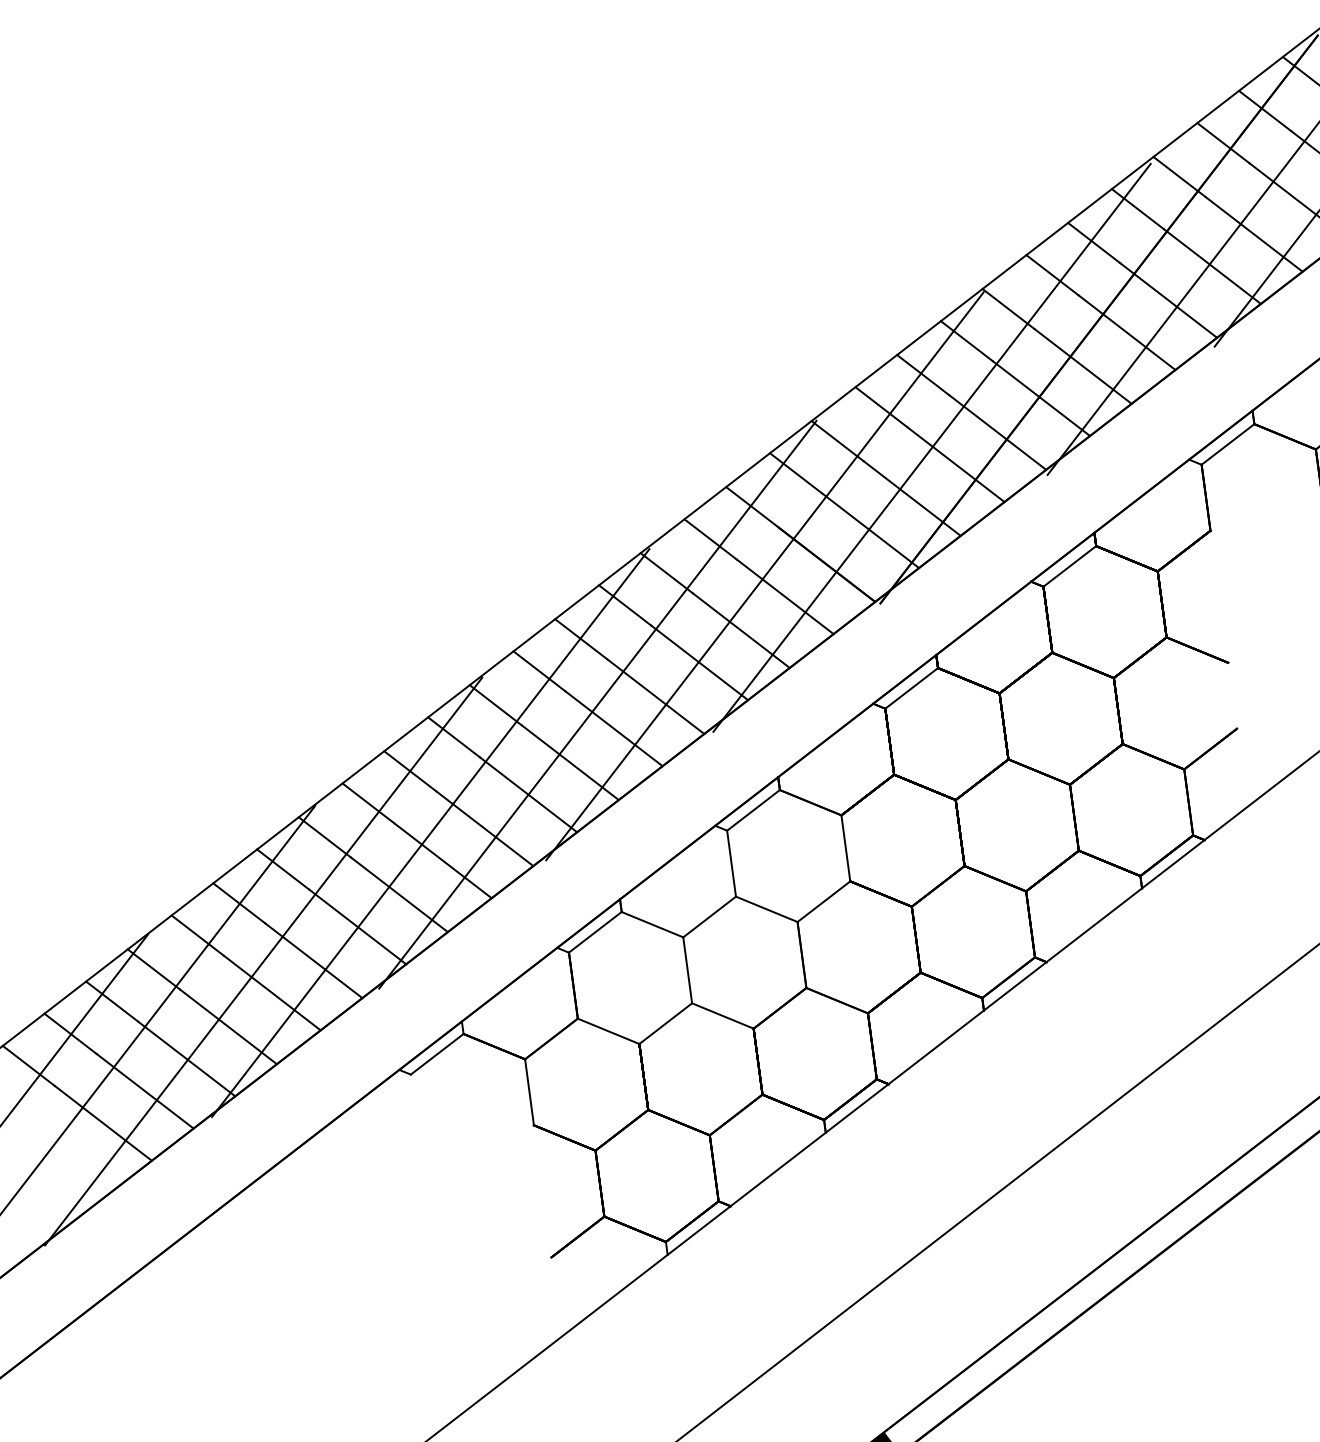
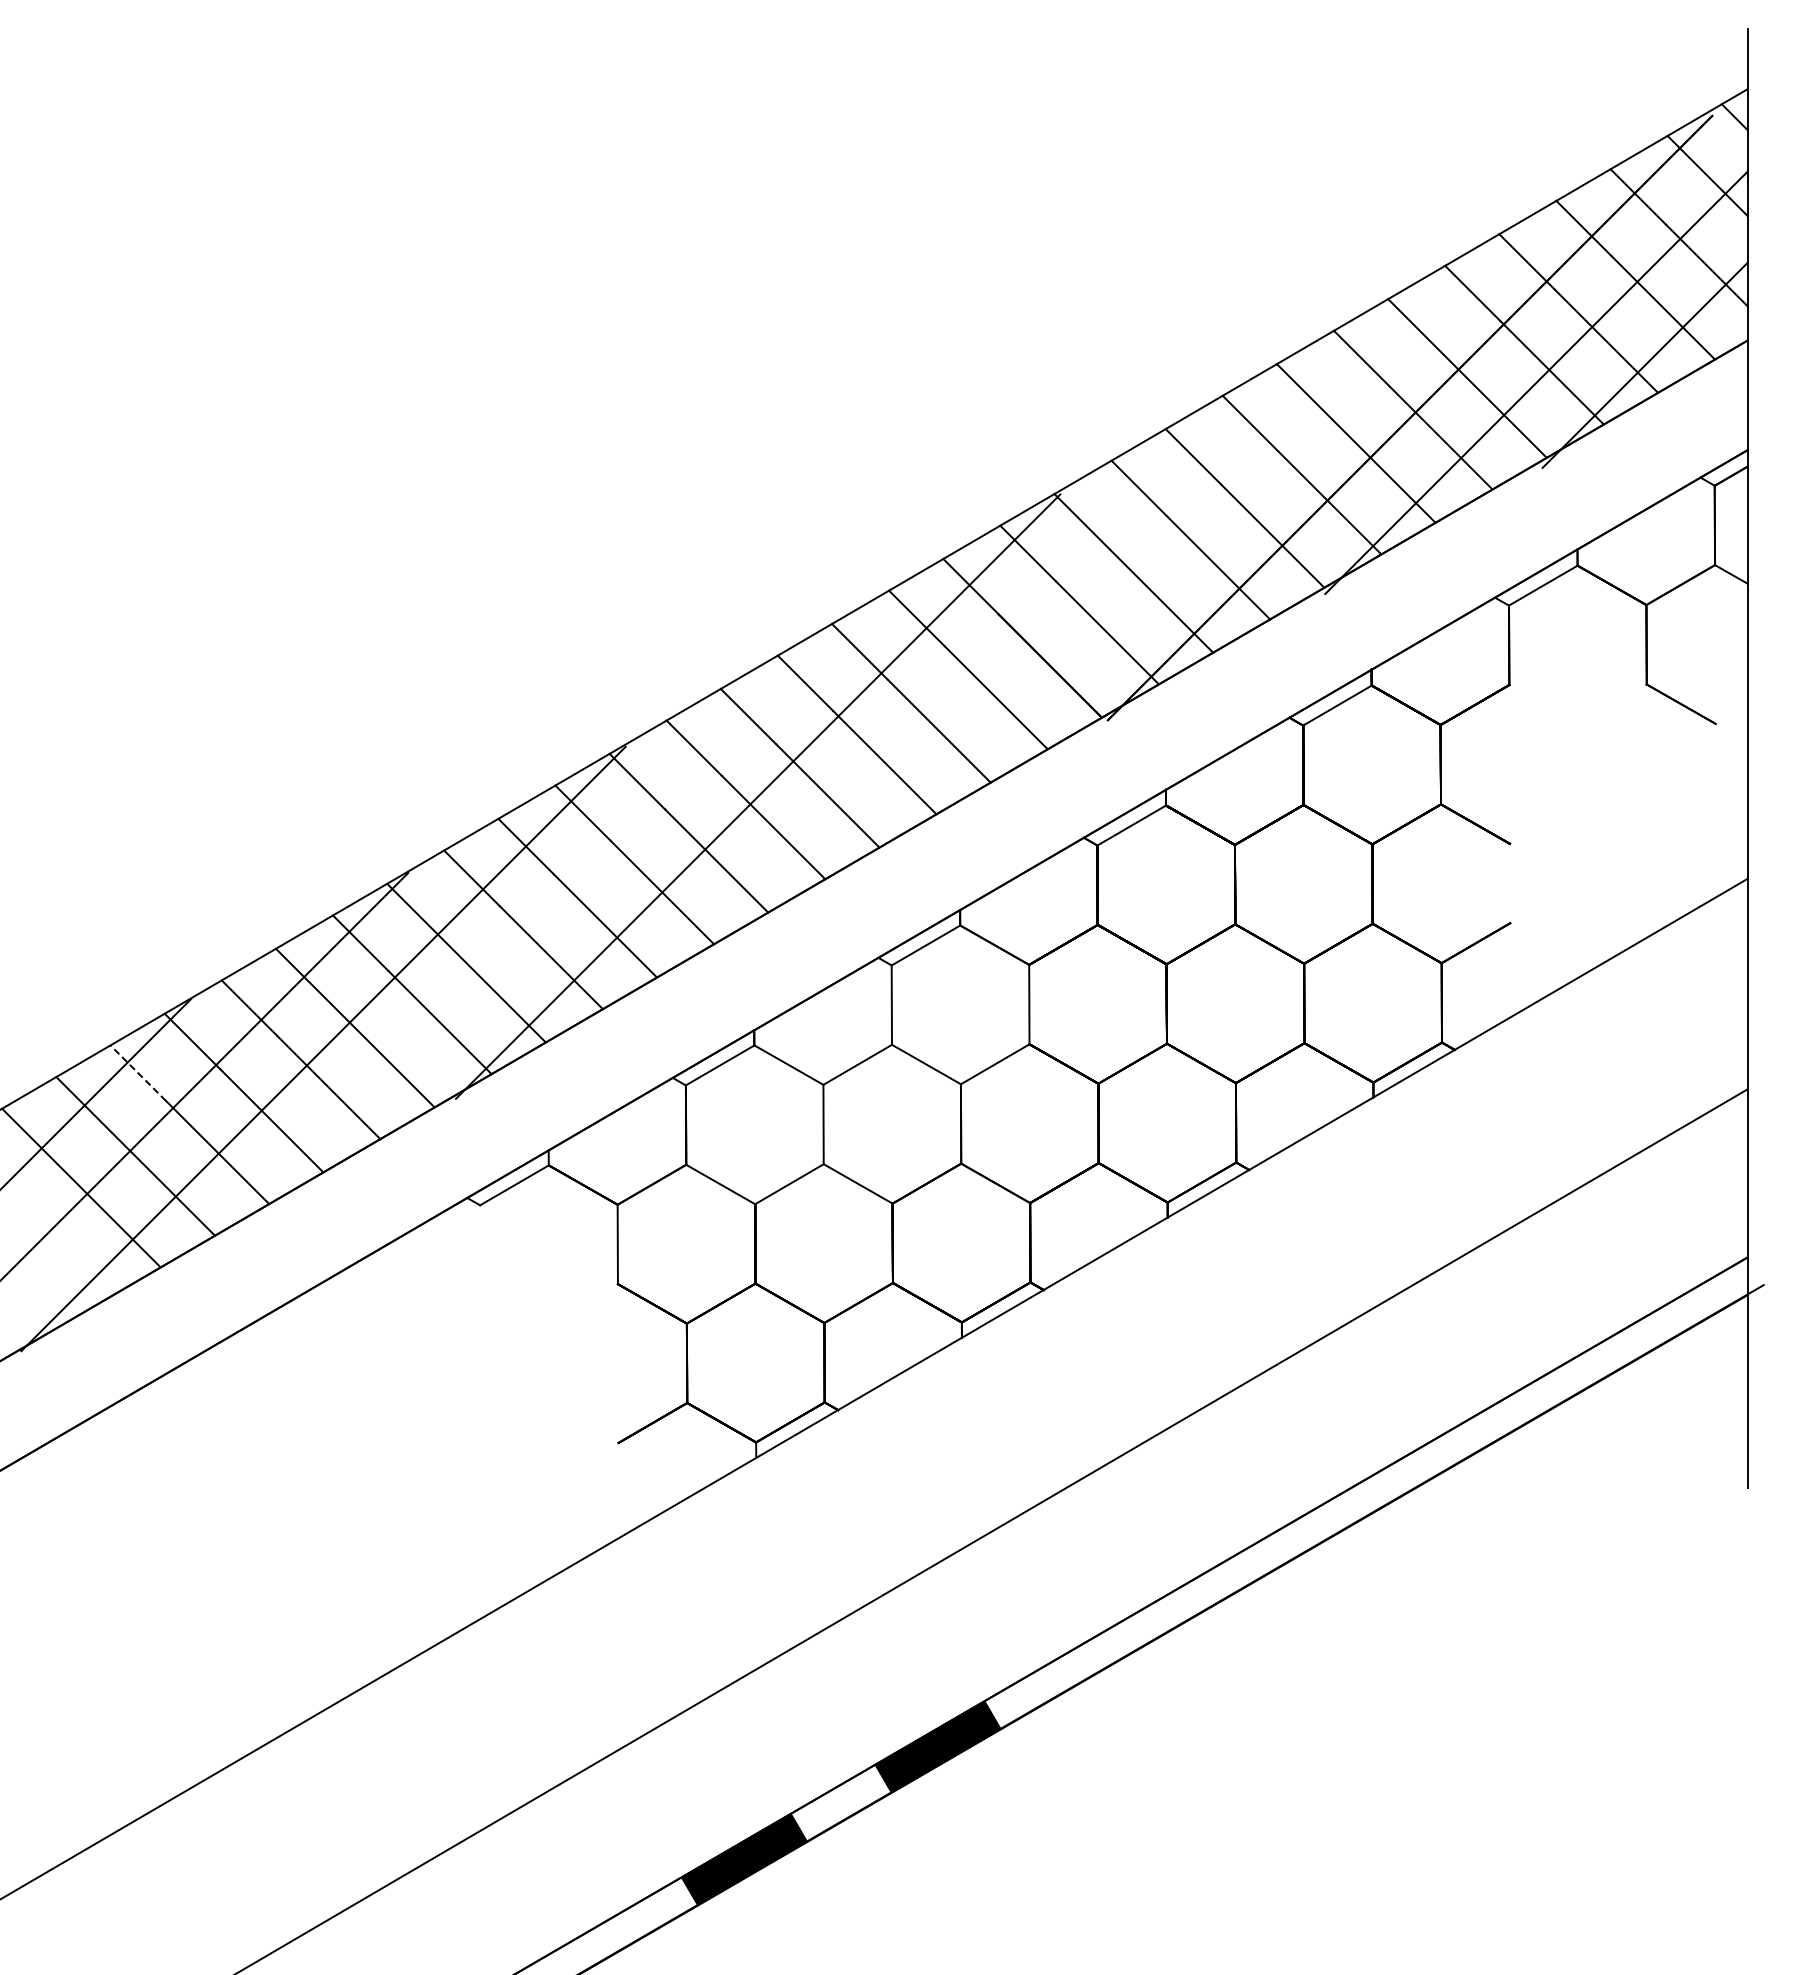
line: (931, 448) -> (1192, 544), removed
line: (764, 576) -> (975, 670), removed
line: (430, 832) -> (540, 922), removed
line: (111, 1001) -> (137, 1072), solid -> dashed

